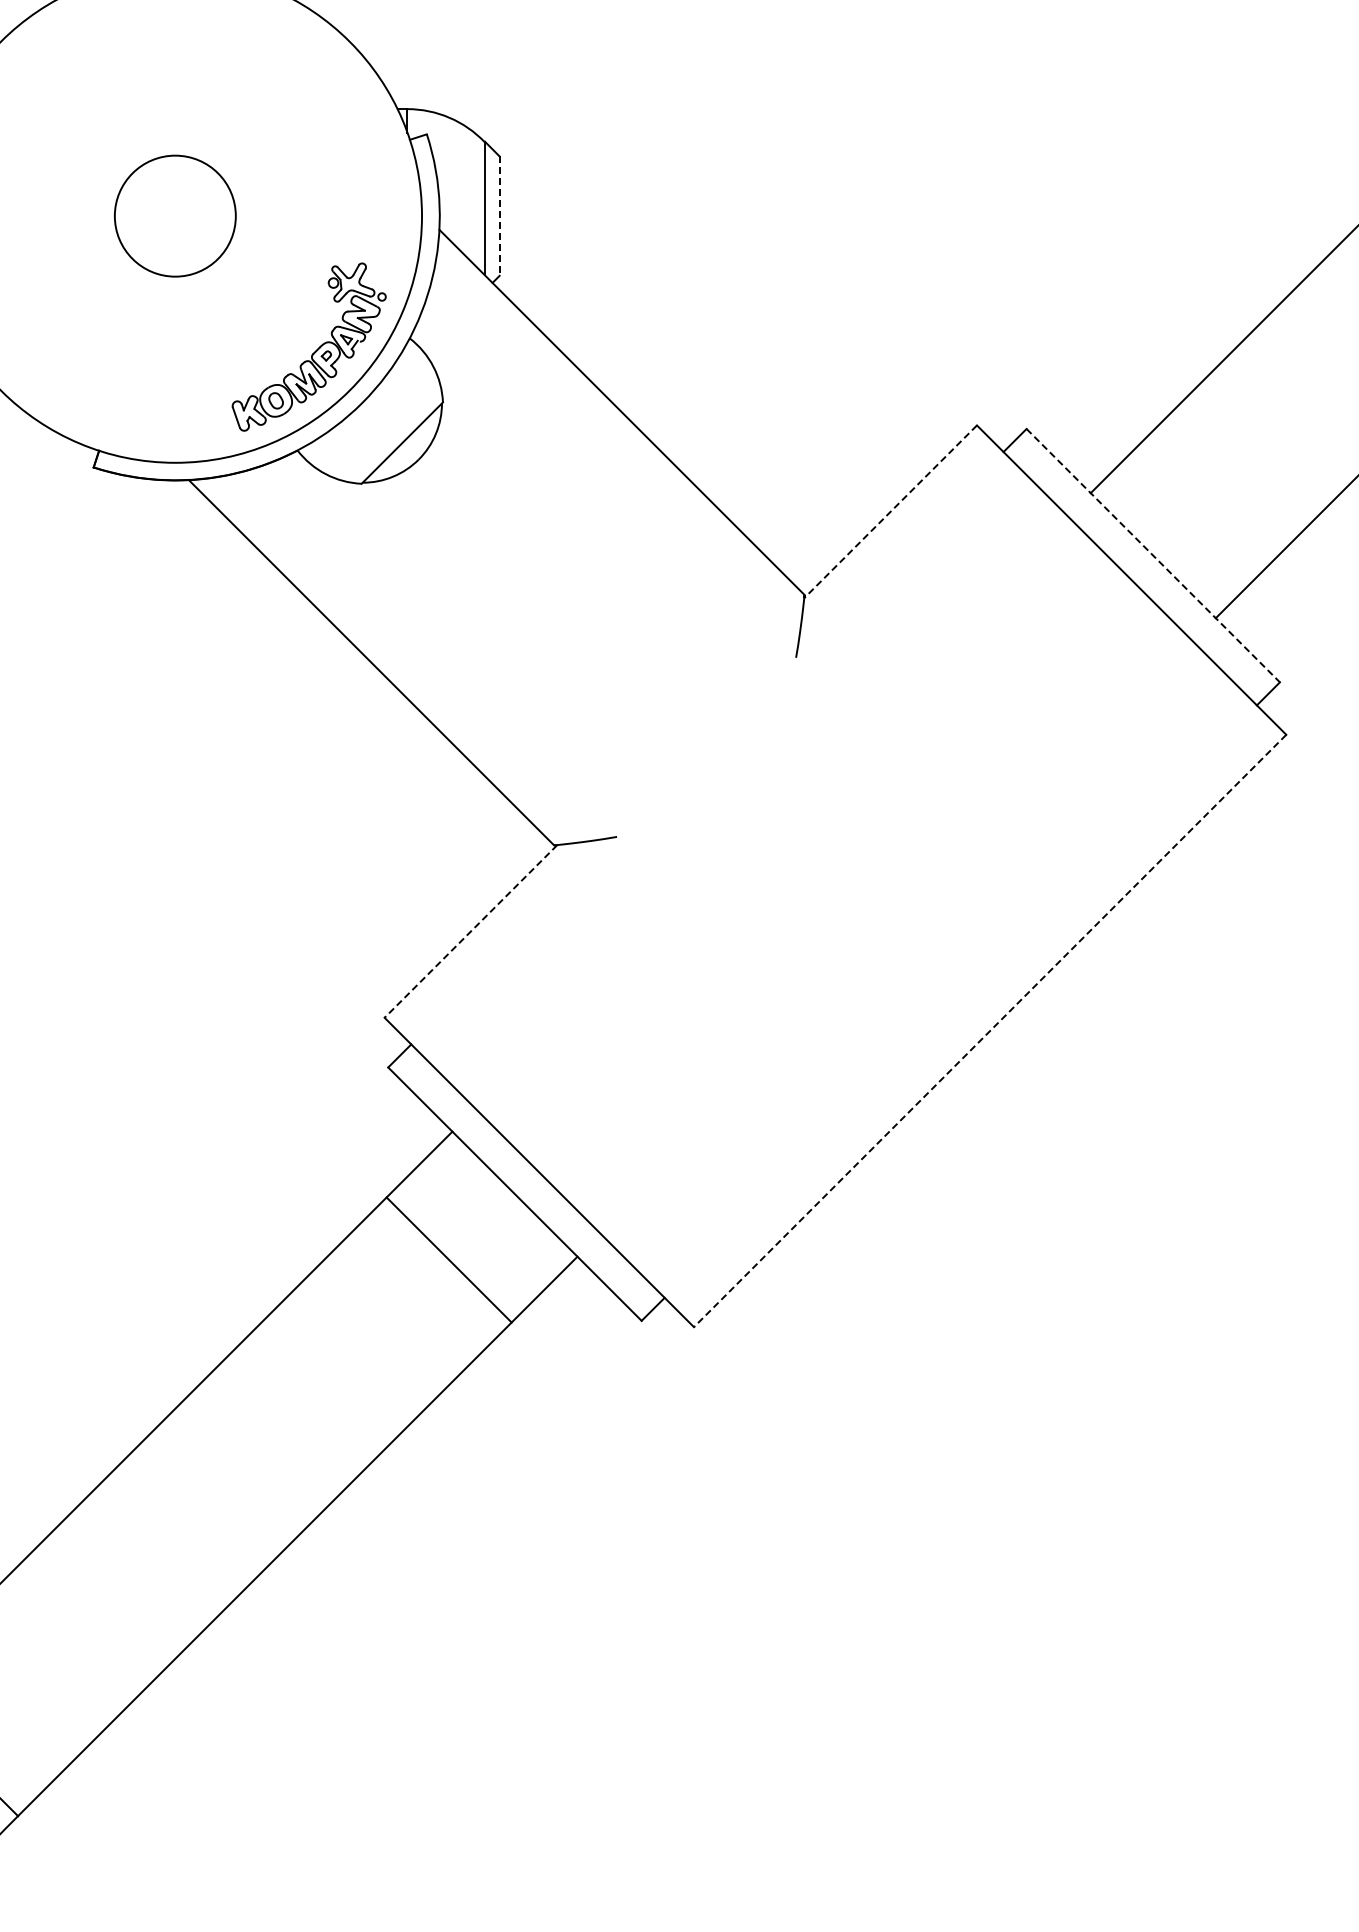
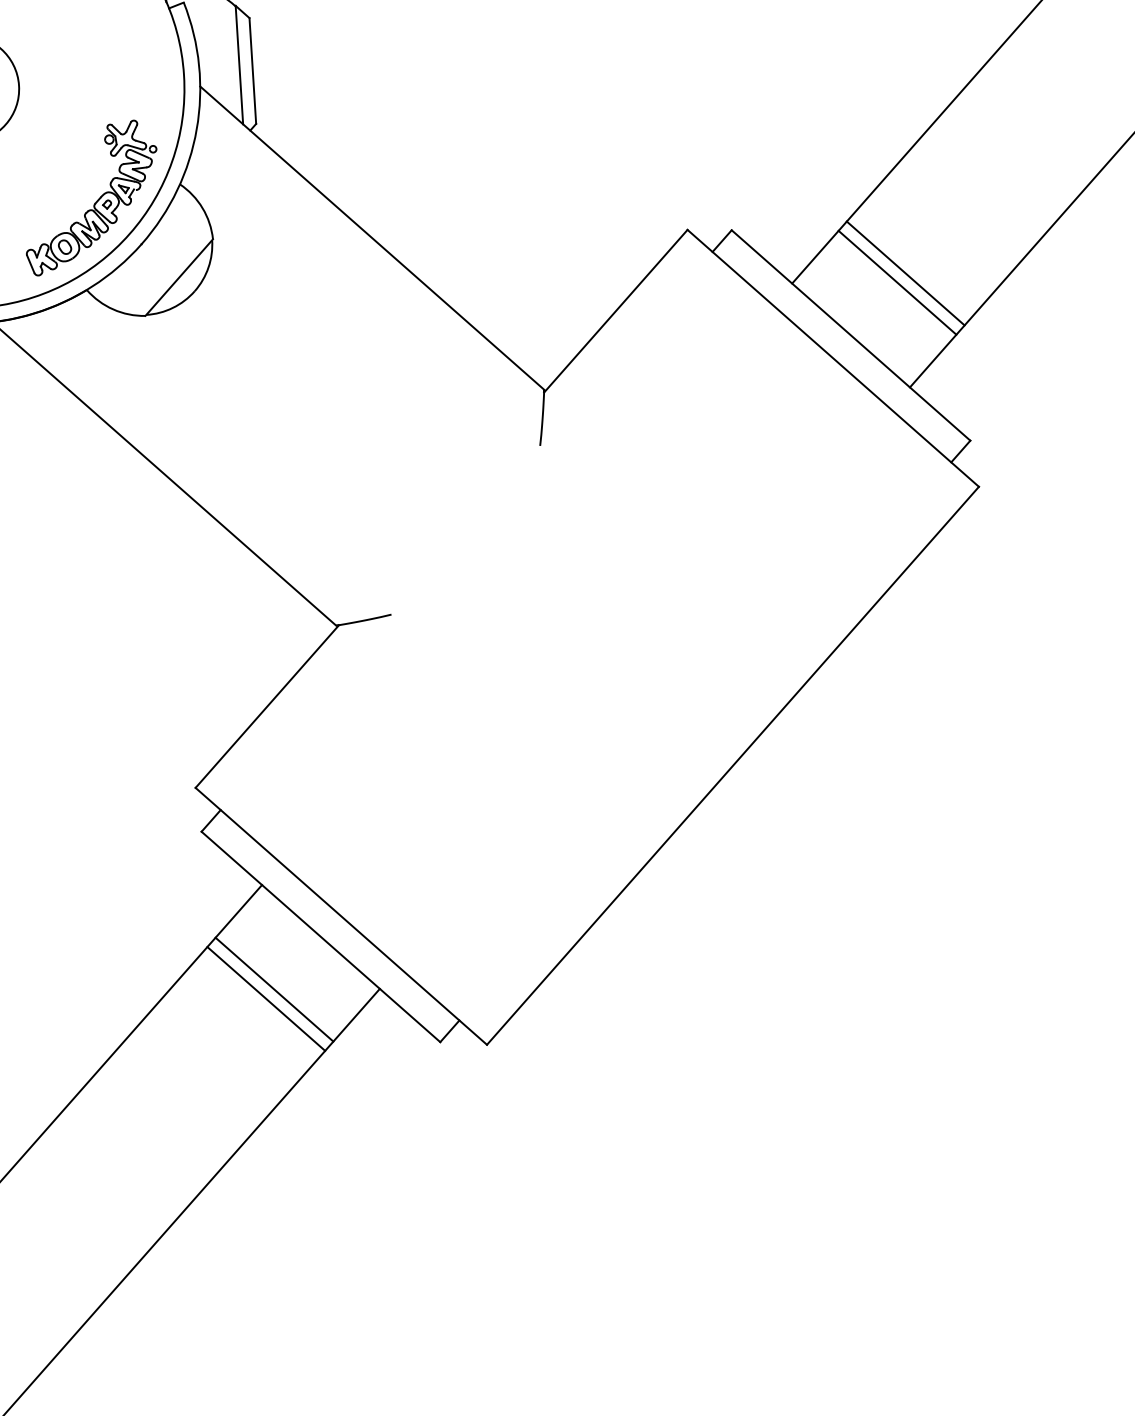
line: (499, 216) -> (252, 71), dashed -> solid
line: (1218, 489) -> (905, 273), added
line: (1208, 499) -> (896, 282), added
line: (890, 512) -> (615, 311), dashed -> solid
line: (1153, 556) -> (851, 336), dashed -> solid
line: (470, 931) -> (266, 706), dashed -> solid
line: (990, 1030) -> (733, 765), dashed -> solid
line: (458, 1249) -> (273, 989), added

